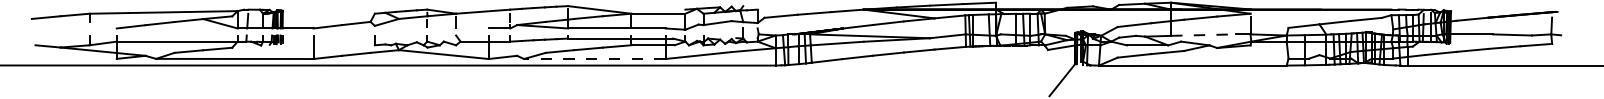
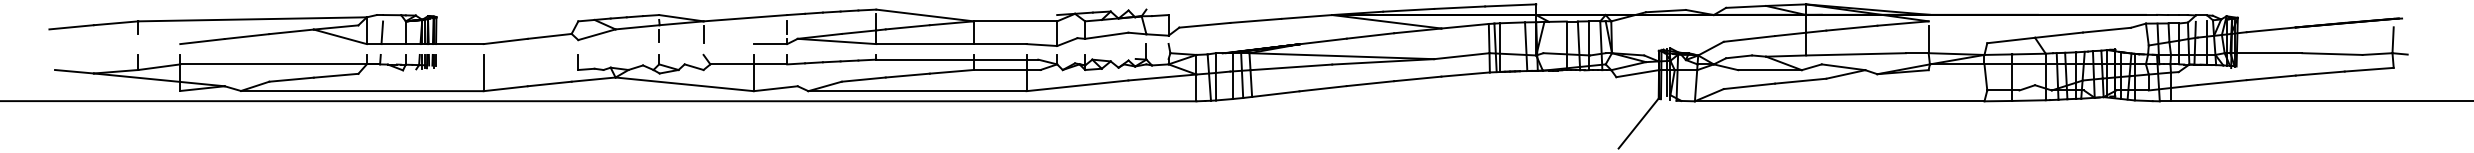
line: (1203, 35) -> (1856, 54), dashed -> solid
line: (594, 59) -> (917, 91), dashed -> solid

